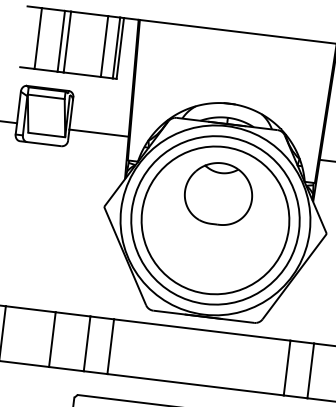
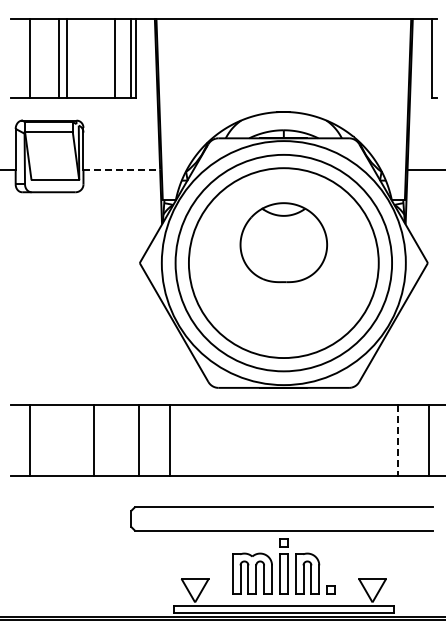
line: (99, 133) -> (122, 169), solid -> dashed
part: (218, 193) -> (283, 242), moved
line: (287, 368) -> (398, 440), solid -> dashed

